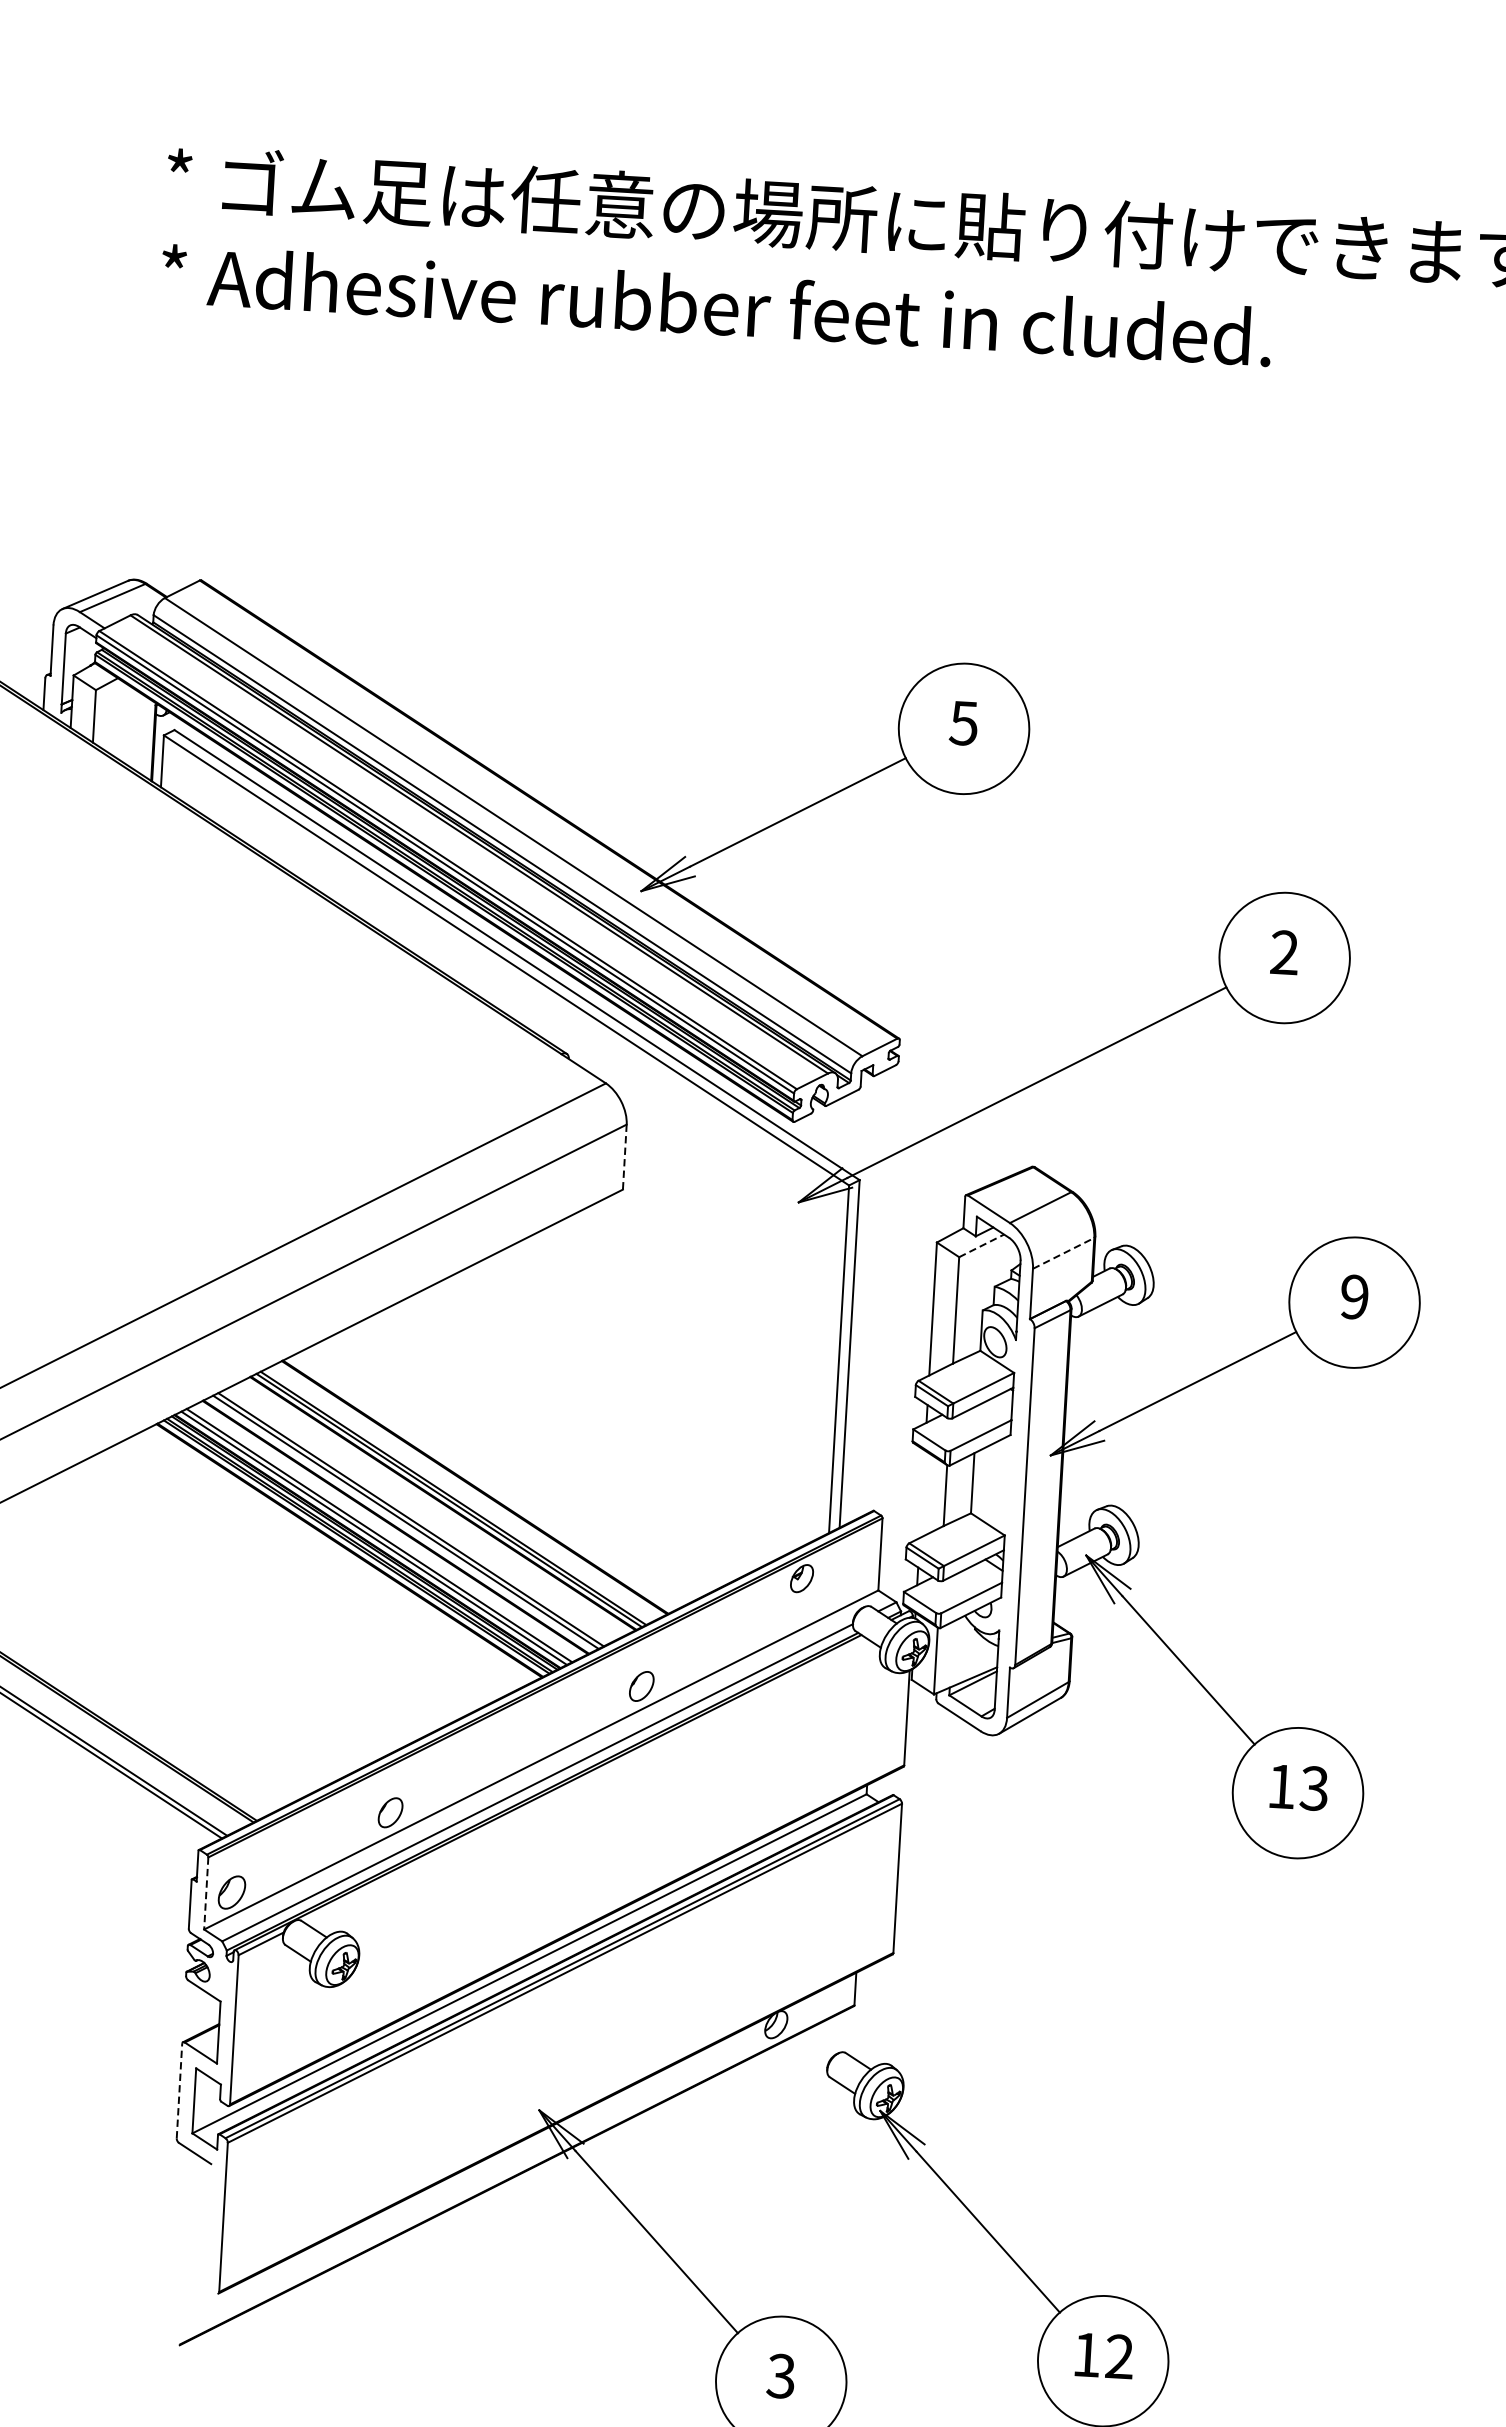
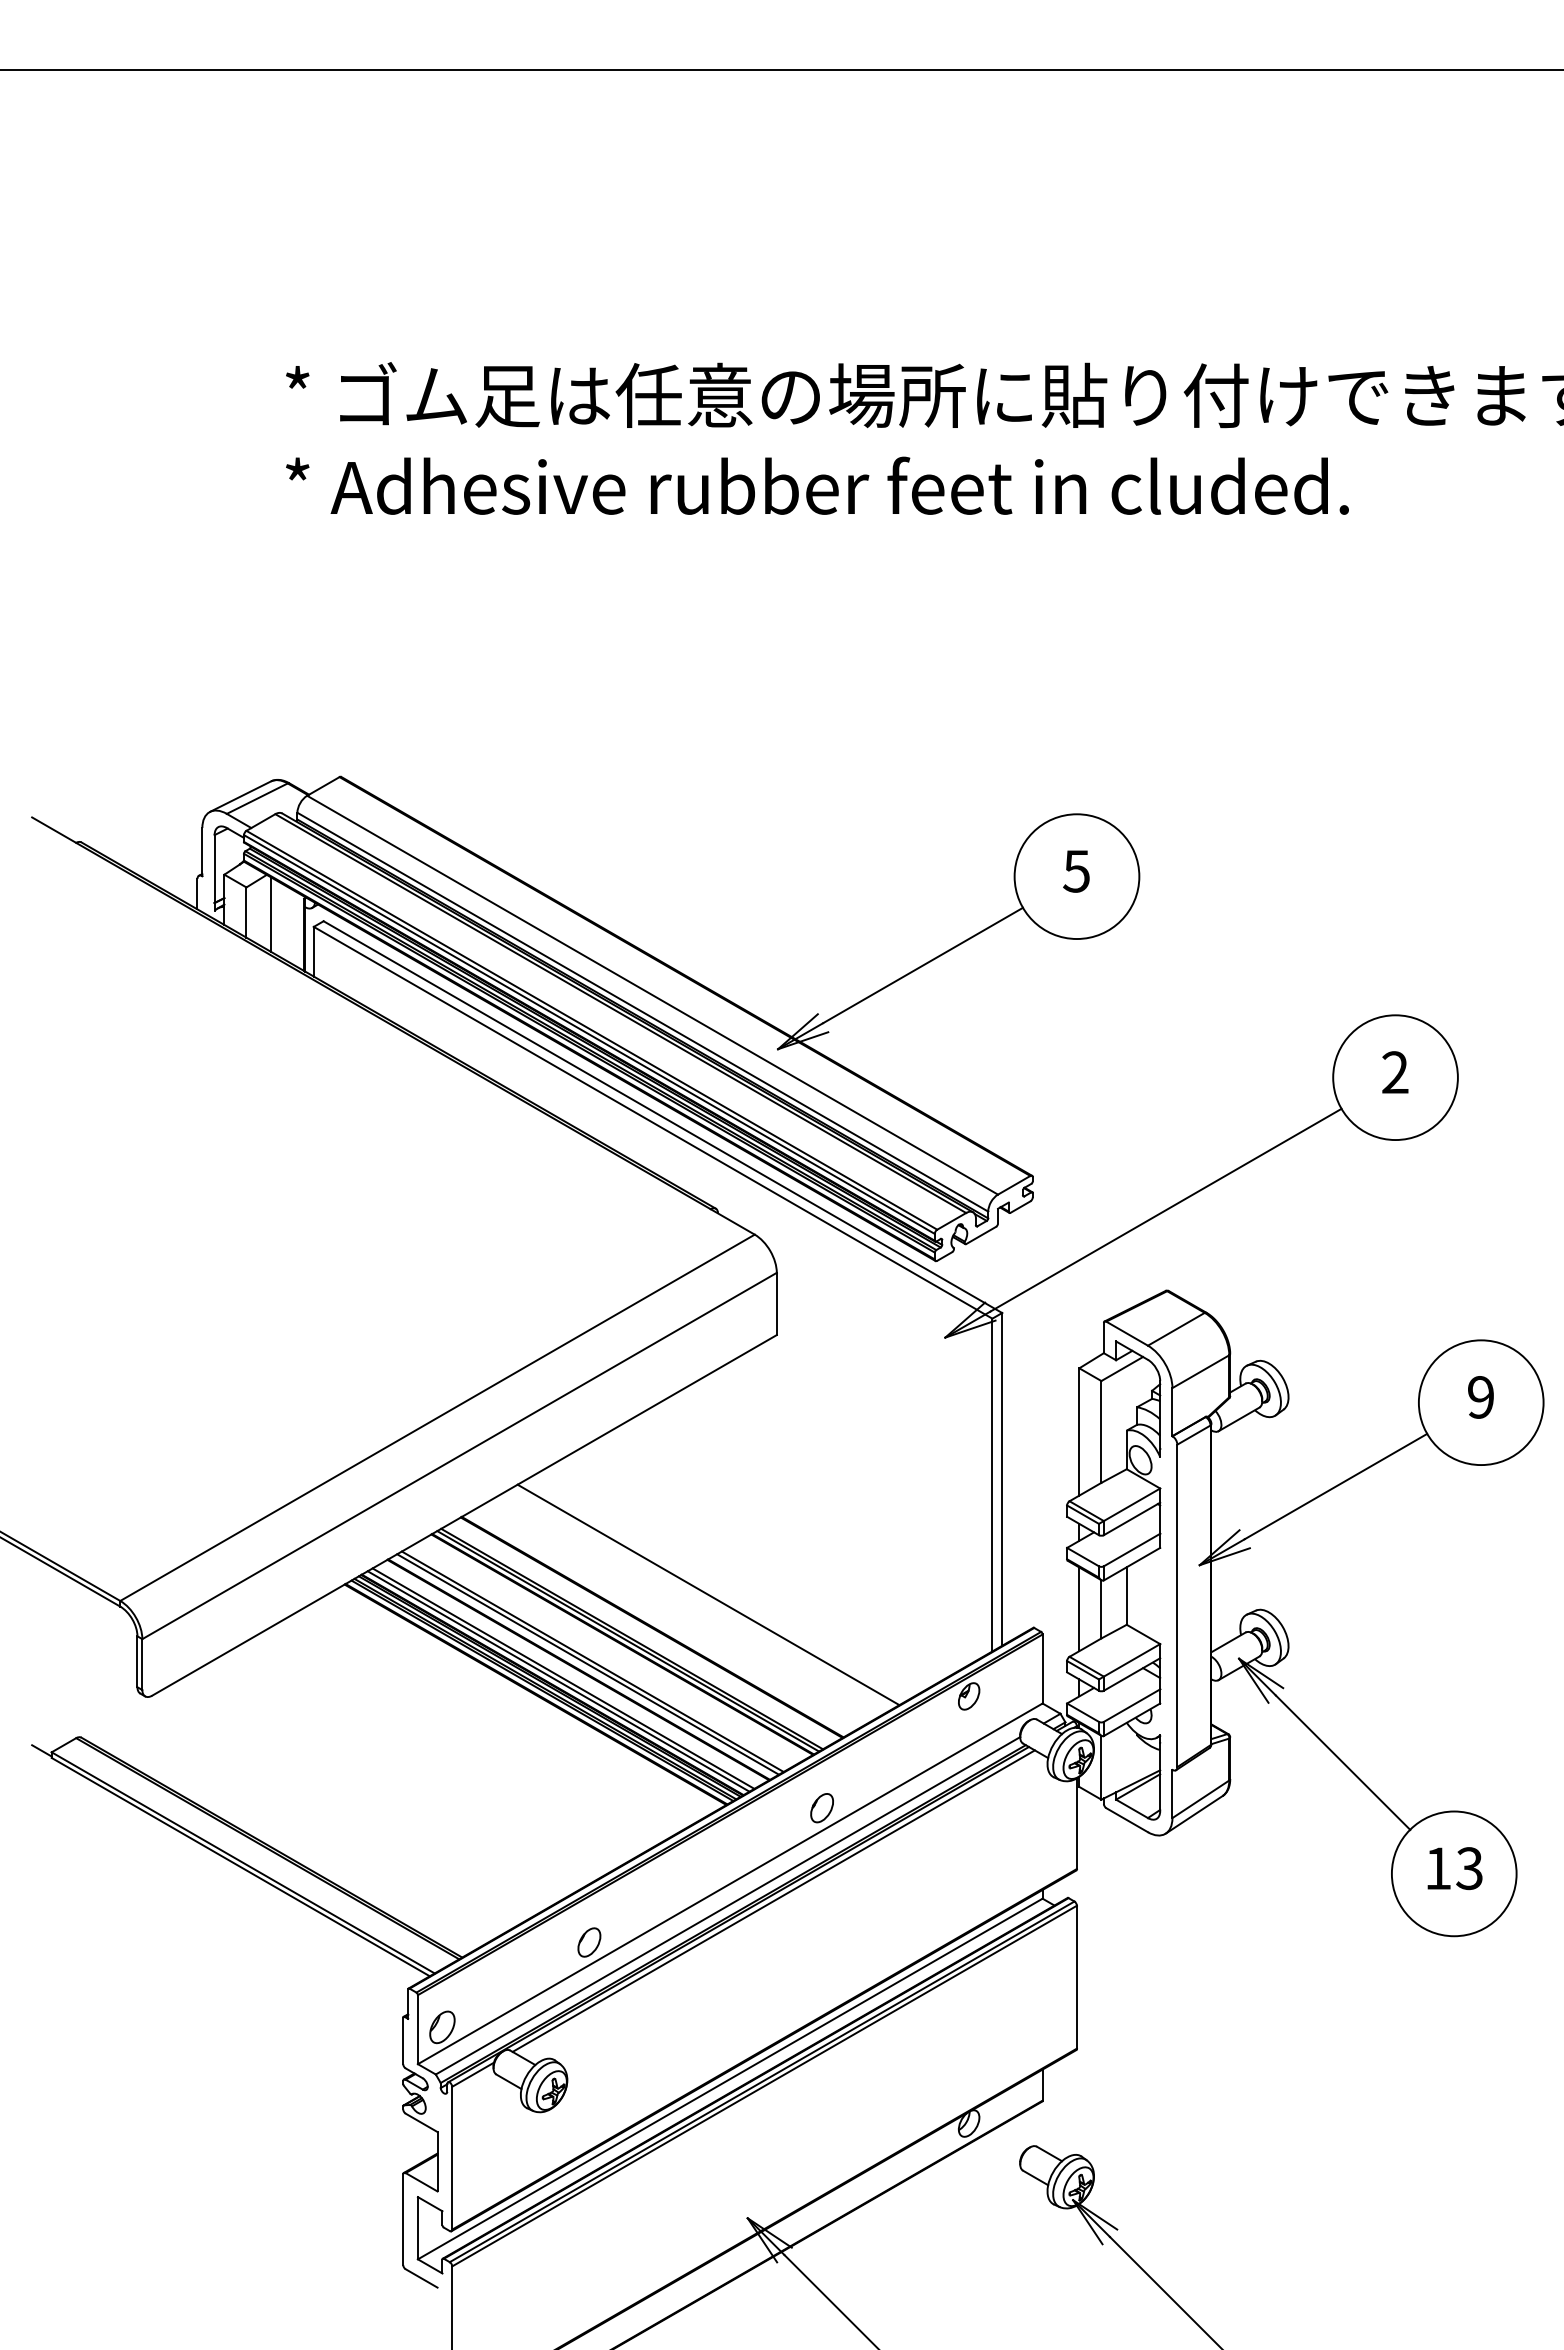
line: (119, 719) -> (270, 914), added
line: (624, 1157) -> (776, 1304), dashed -> solid
line: (981, 1245) -> (1122, 1368), dashed -> solid
line: (1063, 1253) -> (1200, 1371), dashed -> solid
line: (535, 1456) -> (708, 1594), added
line: (922, 1494) -> (1079, 1609), added
line: (585, 1779) -> (773, 1900), added
line: (205, 1893) -> (417, 2029), dashed -> solid
line: (179, 2090) -> (403, 2219), dashed -> solid

